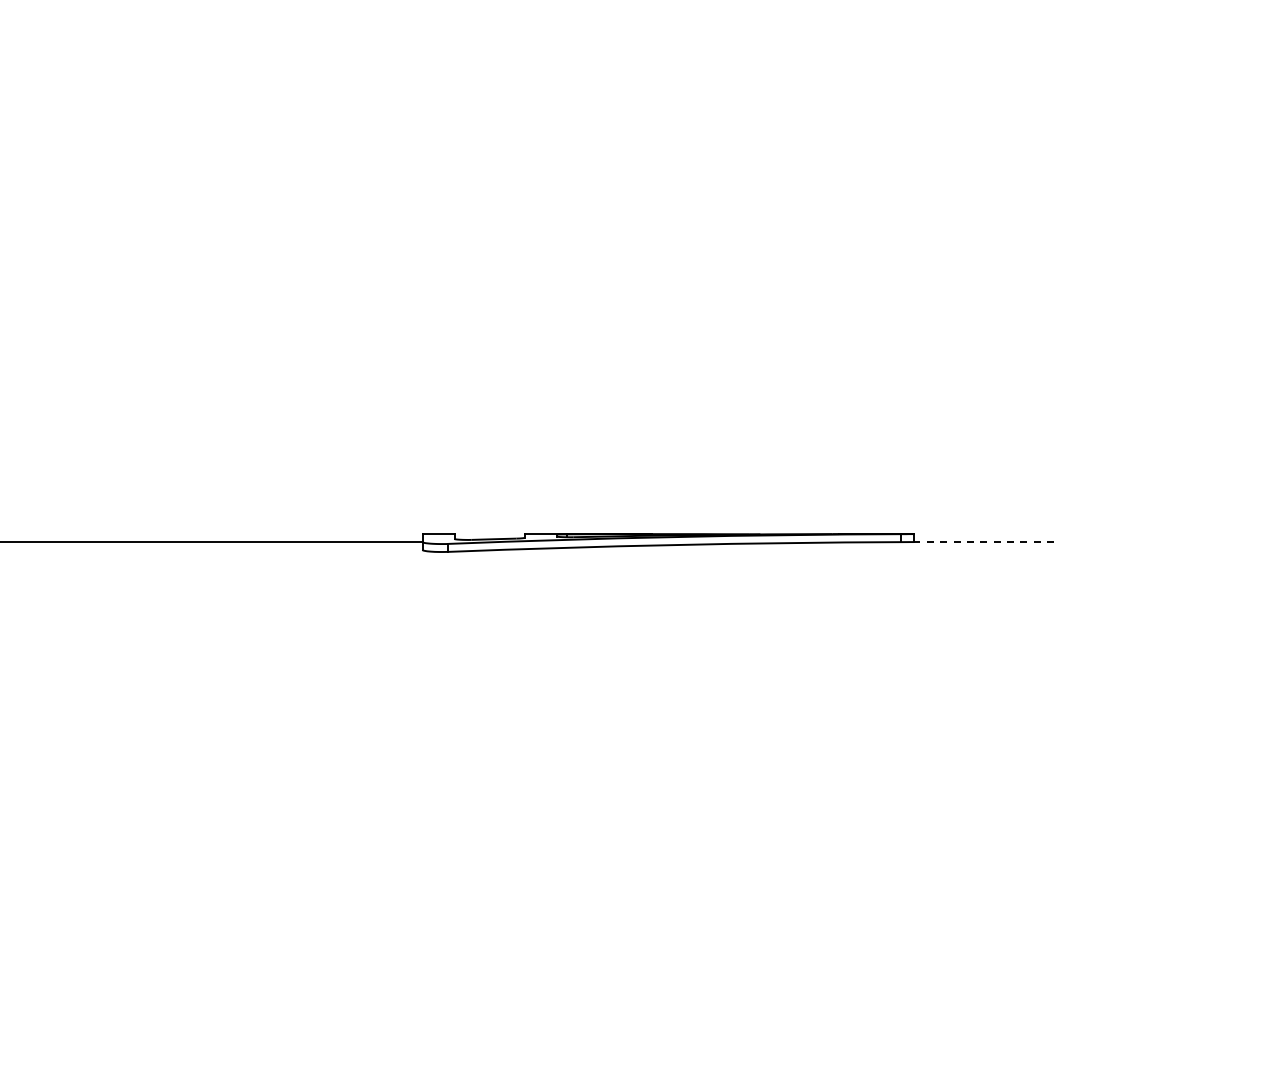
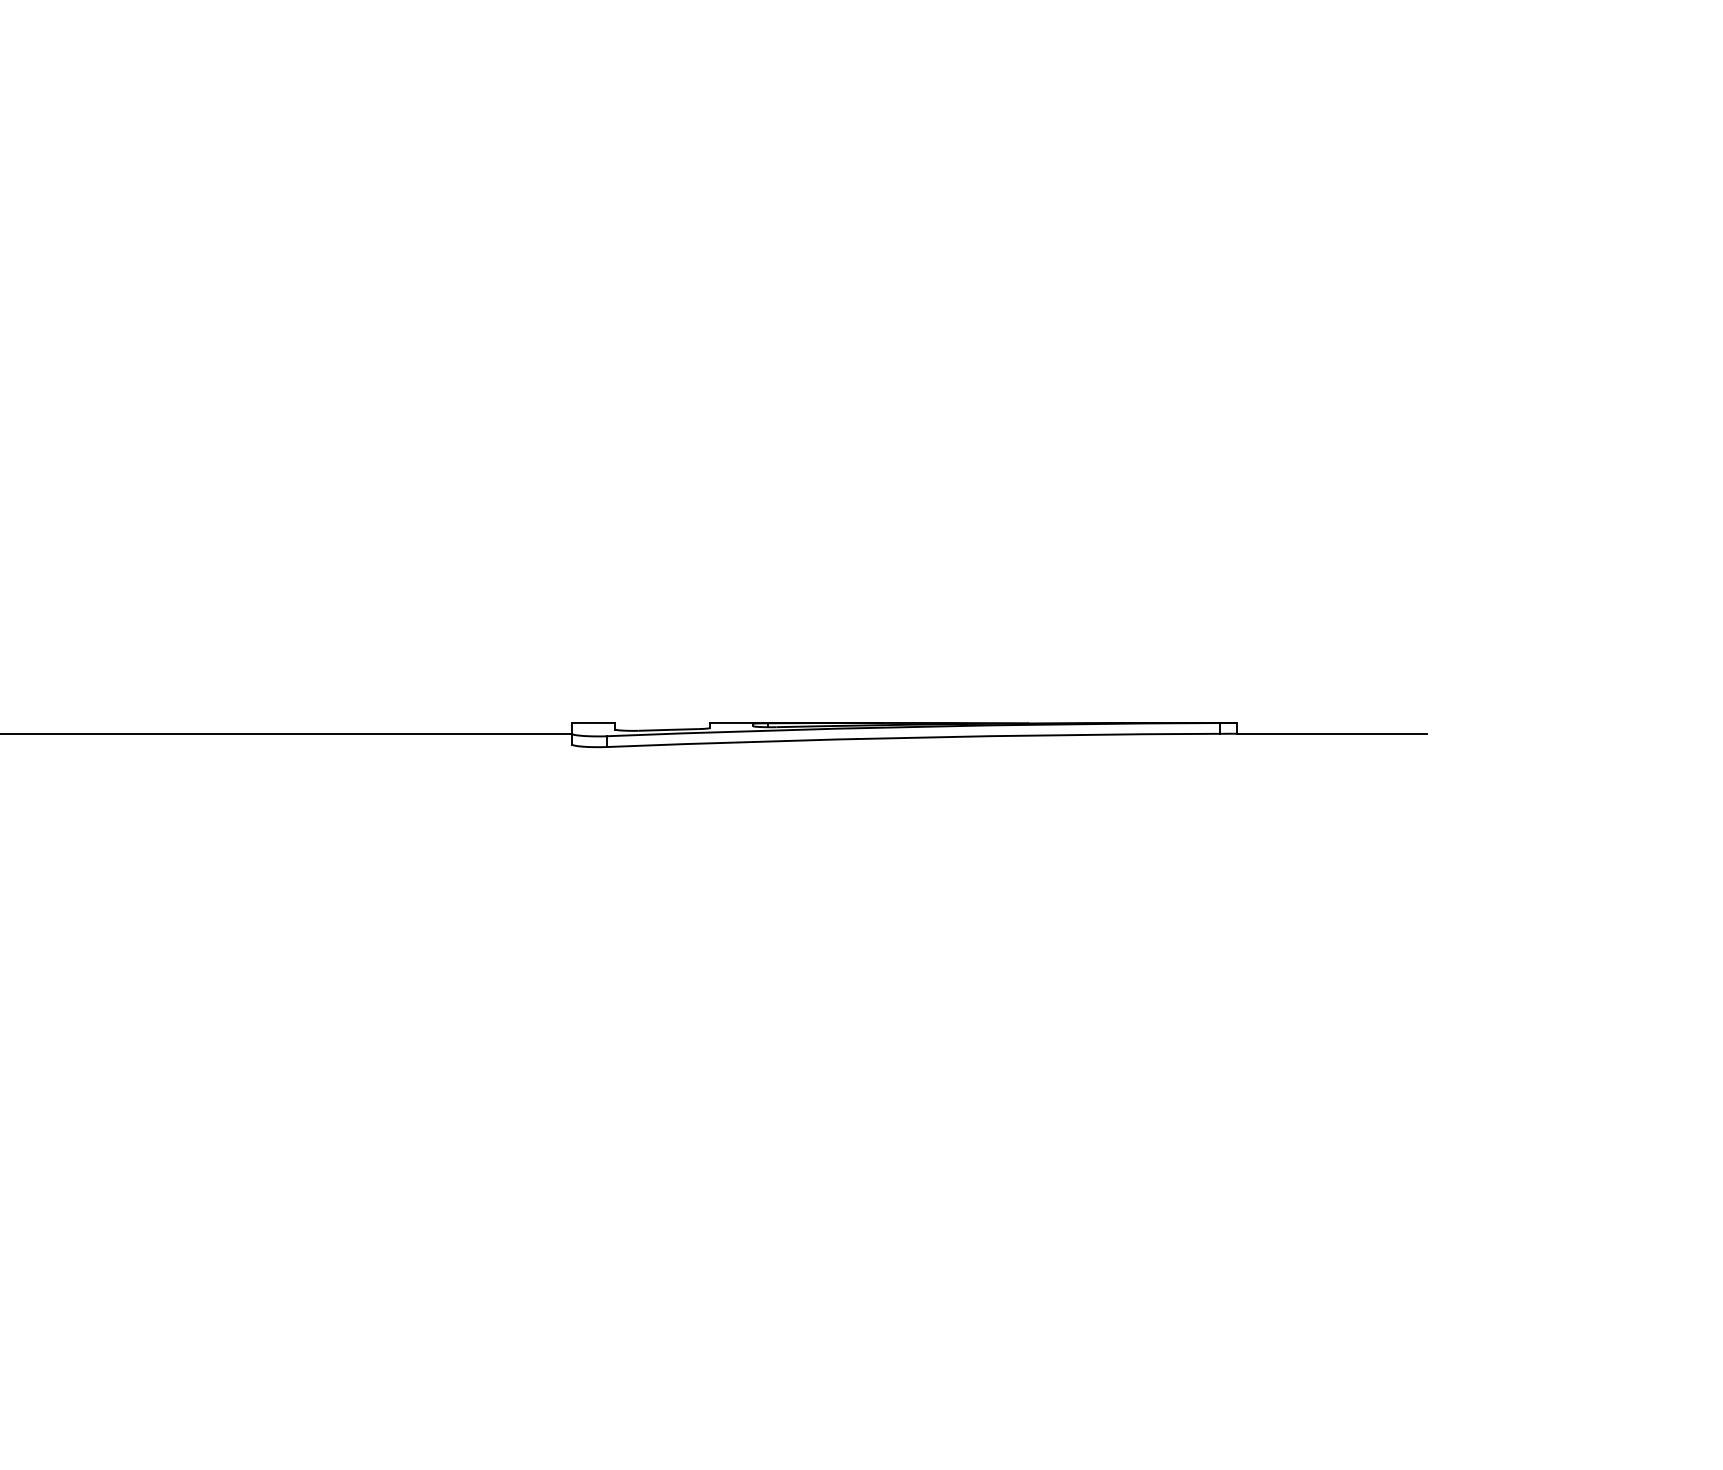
line: (983, 542) -> (1331, 734), dashed -> solid

